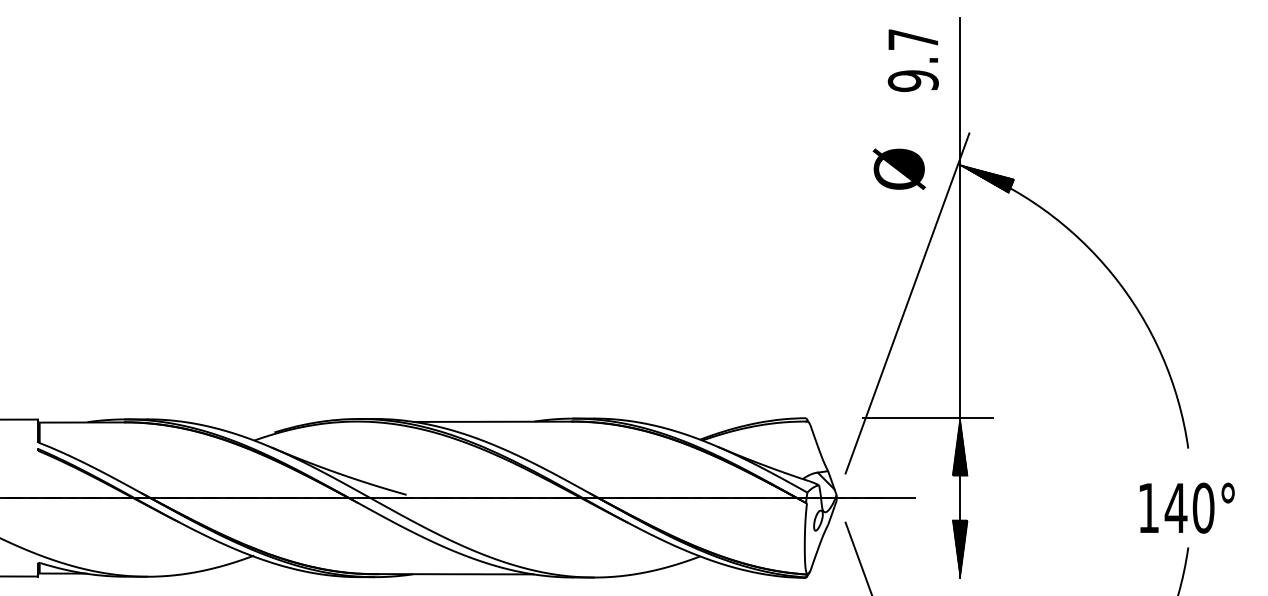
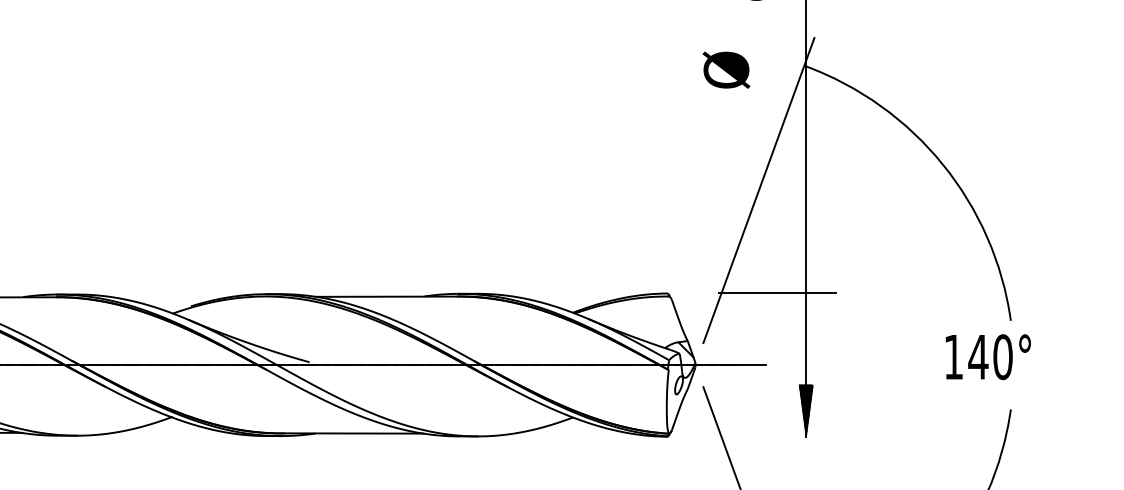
text: (898, 168) -> (725, 69), moved
hatch: (986, 178) -> (829, 78), removed
hatch: (959, 446) -> (805, 318), removed
text: (1186, 507) -> (987, 356), moved

